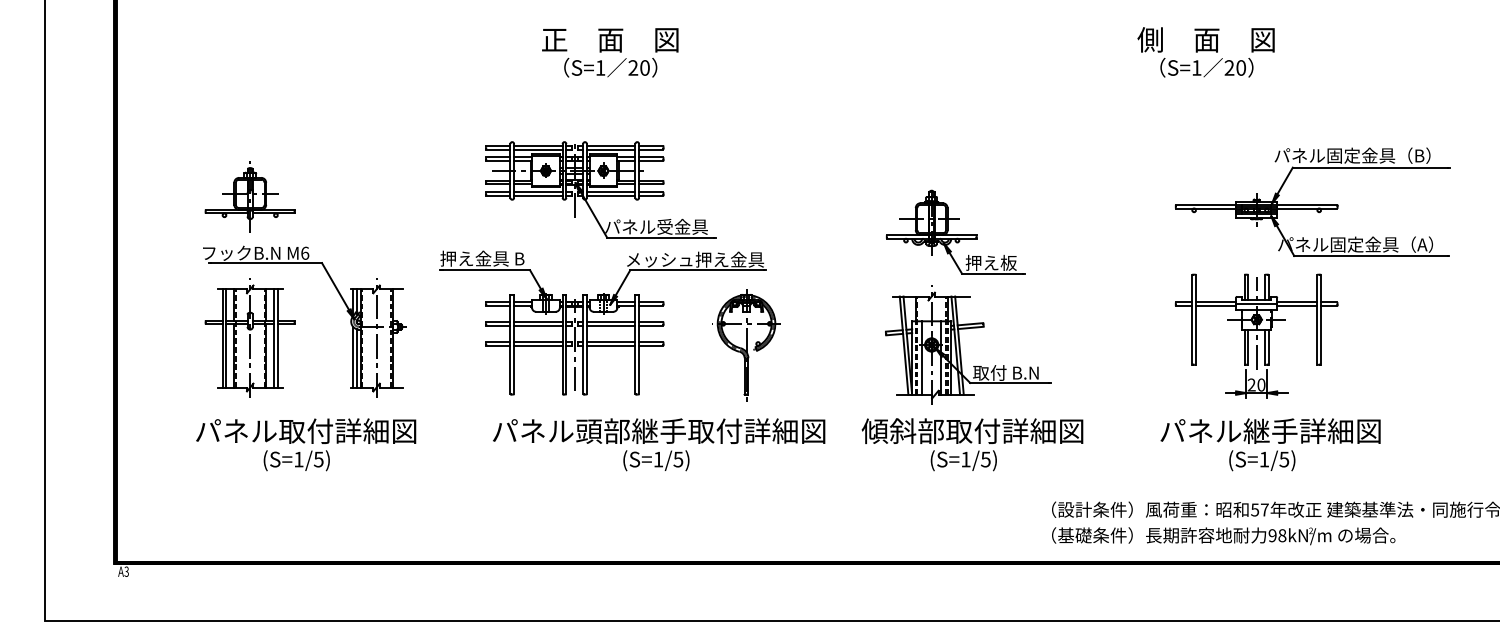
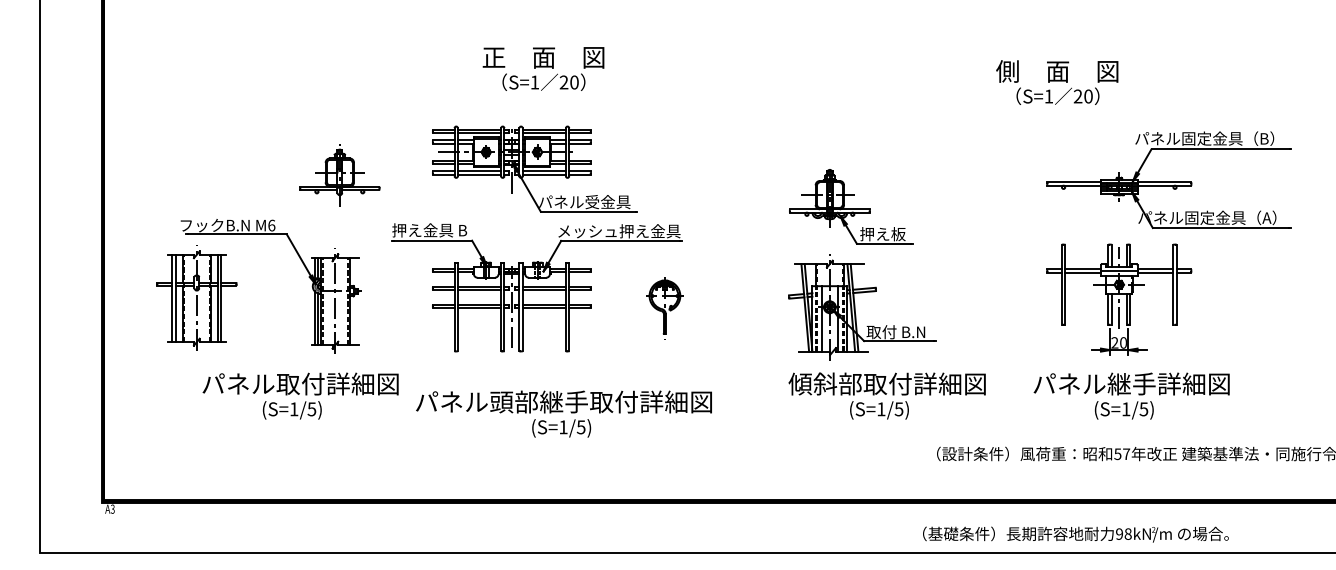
text: (610, 52) -> (543, 68), moved
text: (1206, 52) -> (1057, 82), moved
part: (249, 197) -> (339, 175), moved
part: (249, 337) -> (196, 297), moved
part: (746, 345) -> (664, 307), size x0.6
text: (305, 444) -> (300, 395), moved
text: (658, 444) -> (563, 413), moved
text: (971, 444) -> (886, 395), moved
text: (1223, 536) -> (1075, 534), moved

